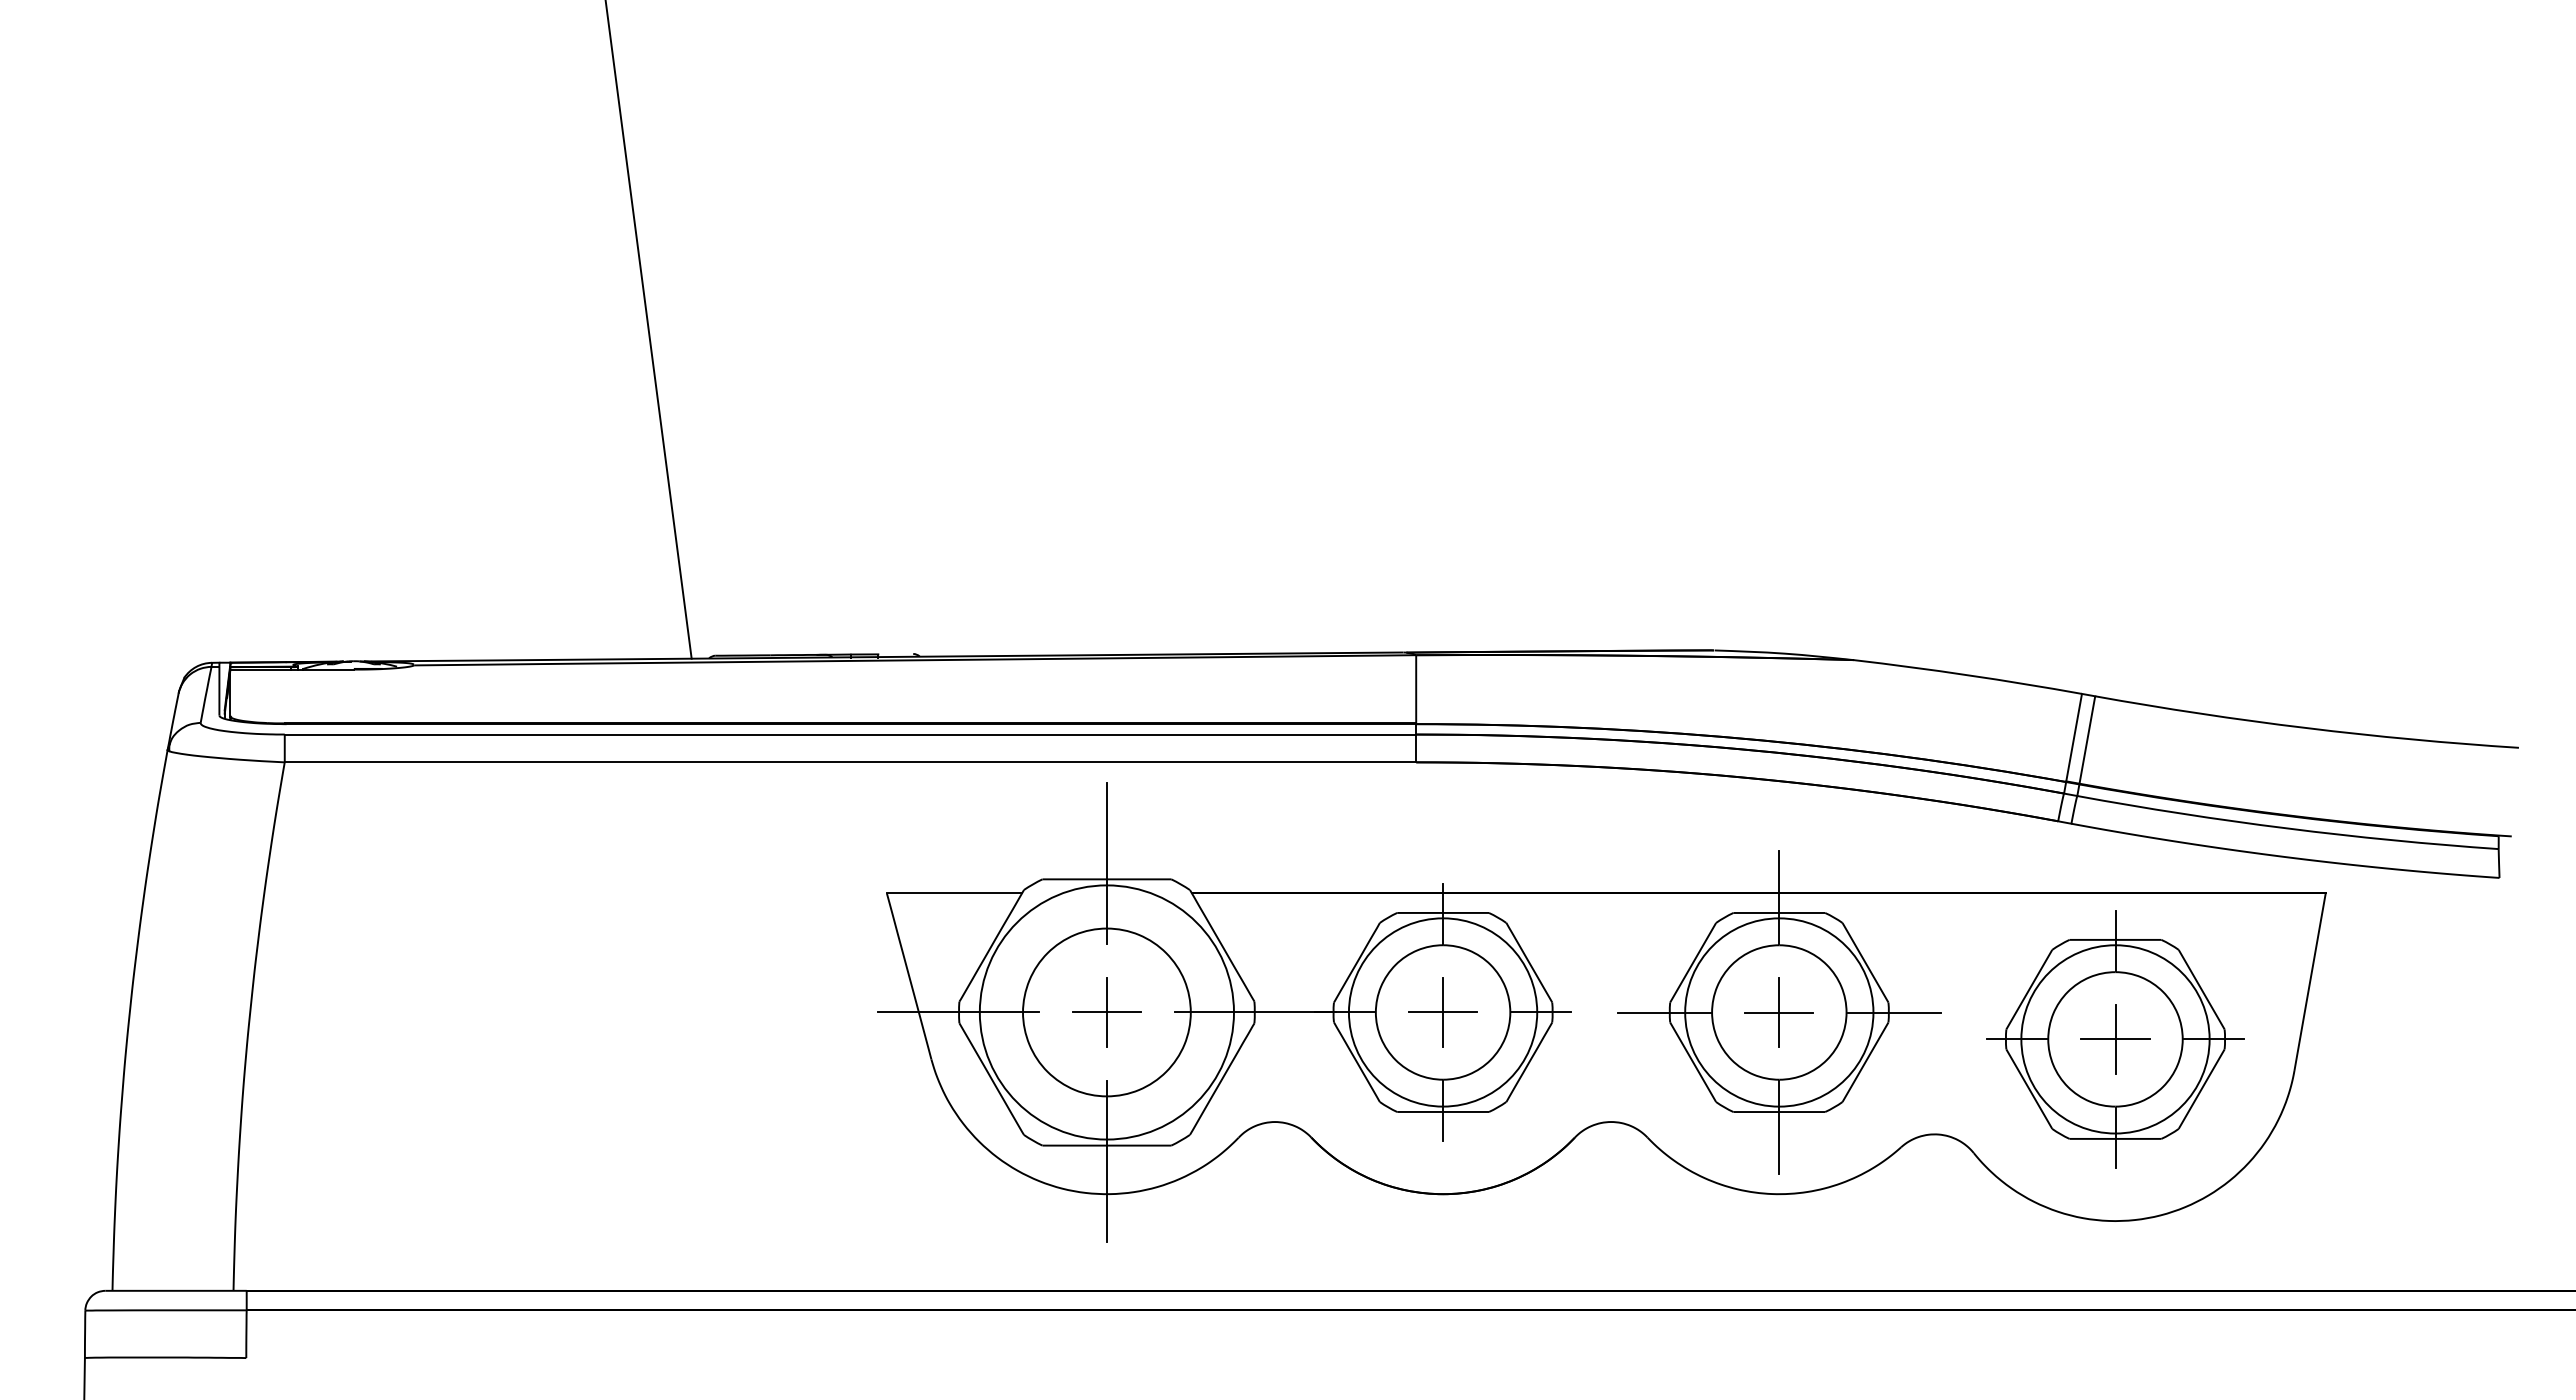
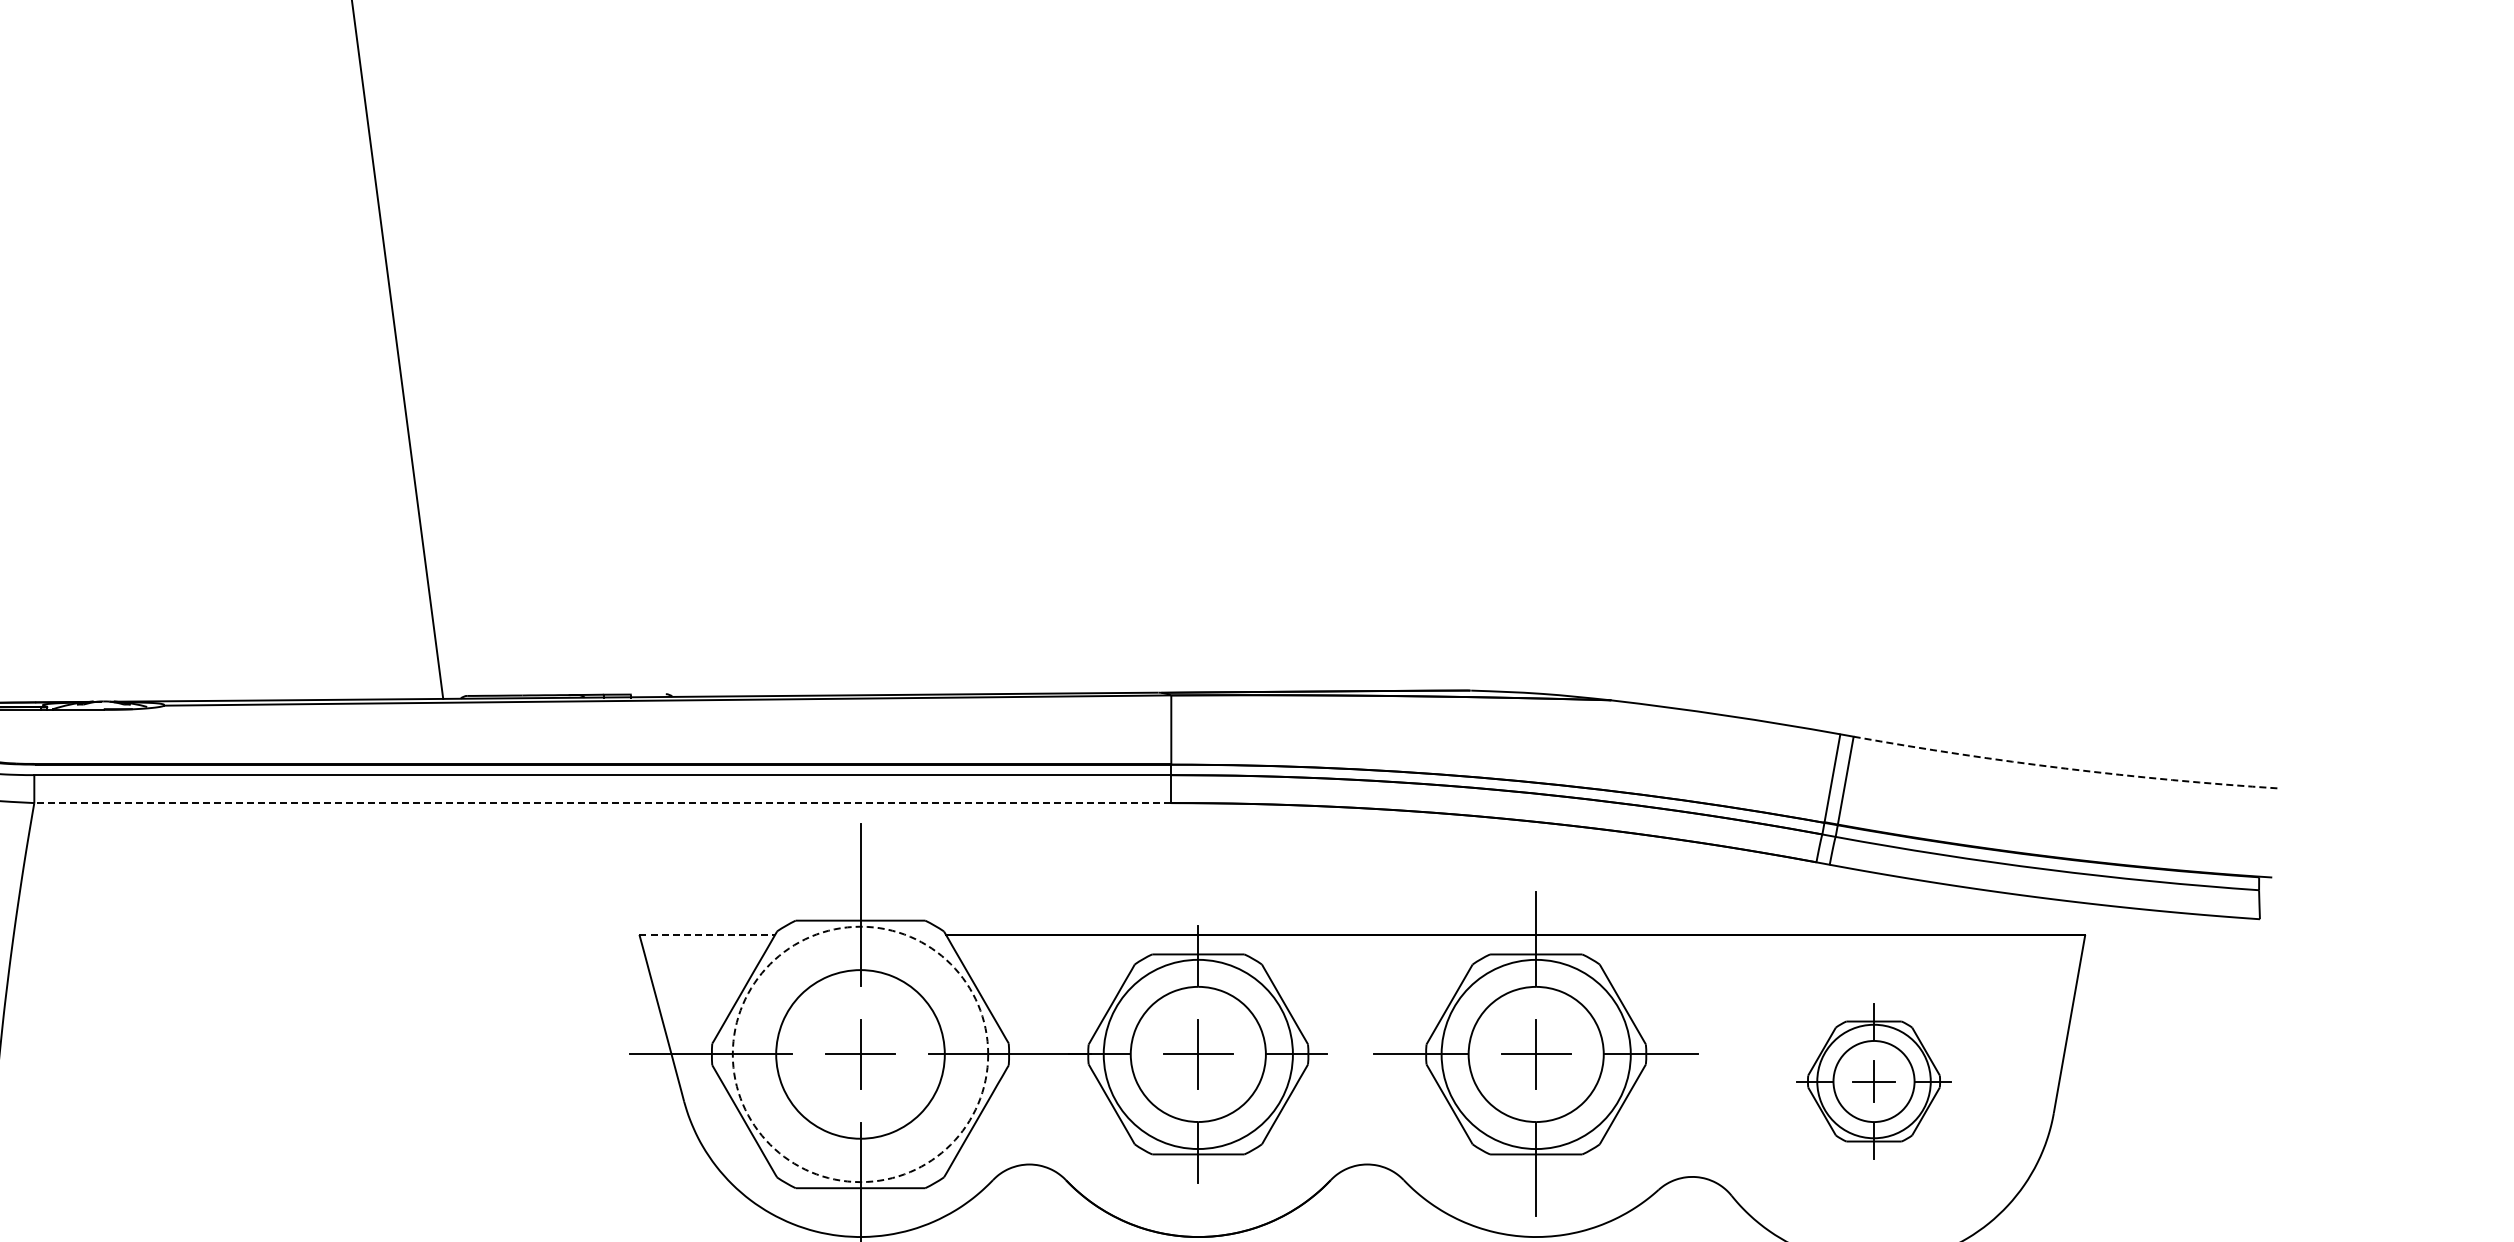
arc: (2306, 728) -> (2065, 769), solid -> dashed
line: (850, 762) -> (602, 803), solid -> dashed
line: (954, 893) -> (707, 934), solid -> dashed
circle: (1106, 1012) -> (860, 1054), solid -> dashed
part: (2115, 1039) -> (1874, 1081), size x0.6

